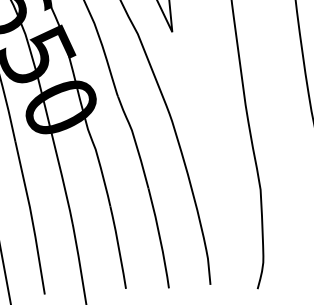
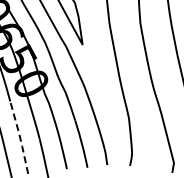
line: (30, 217) -> (19, 137), solid -> dashed

